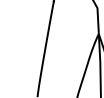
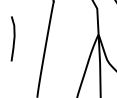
line: (13, 37) -> (13, 38), added

